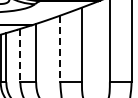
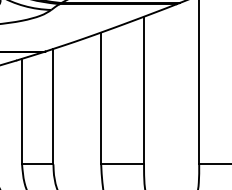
line: (60, 49) -> (101, 99), dashed -> solid
line: (20, 55) -> (22, 111), dashed -> solid

